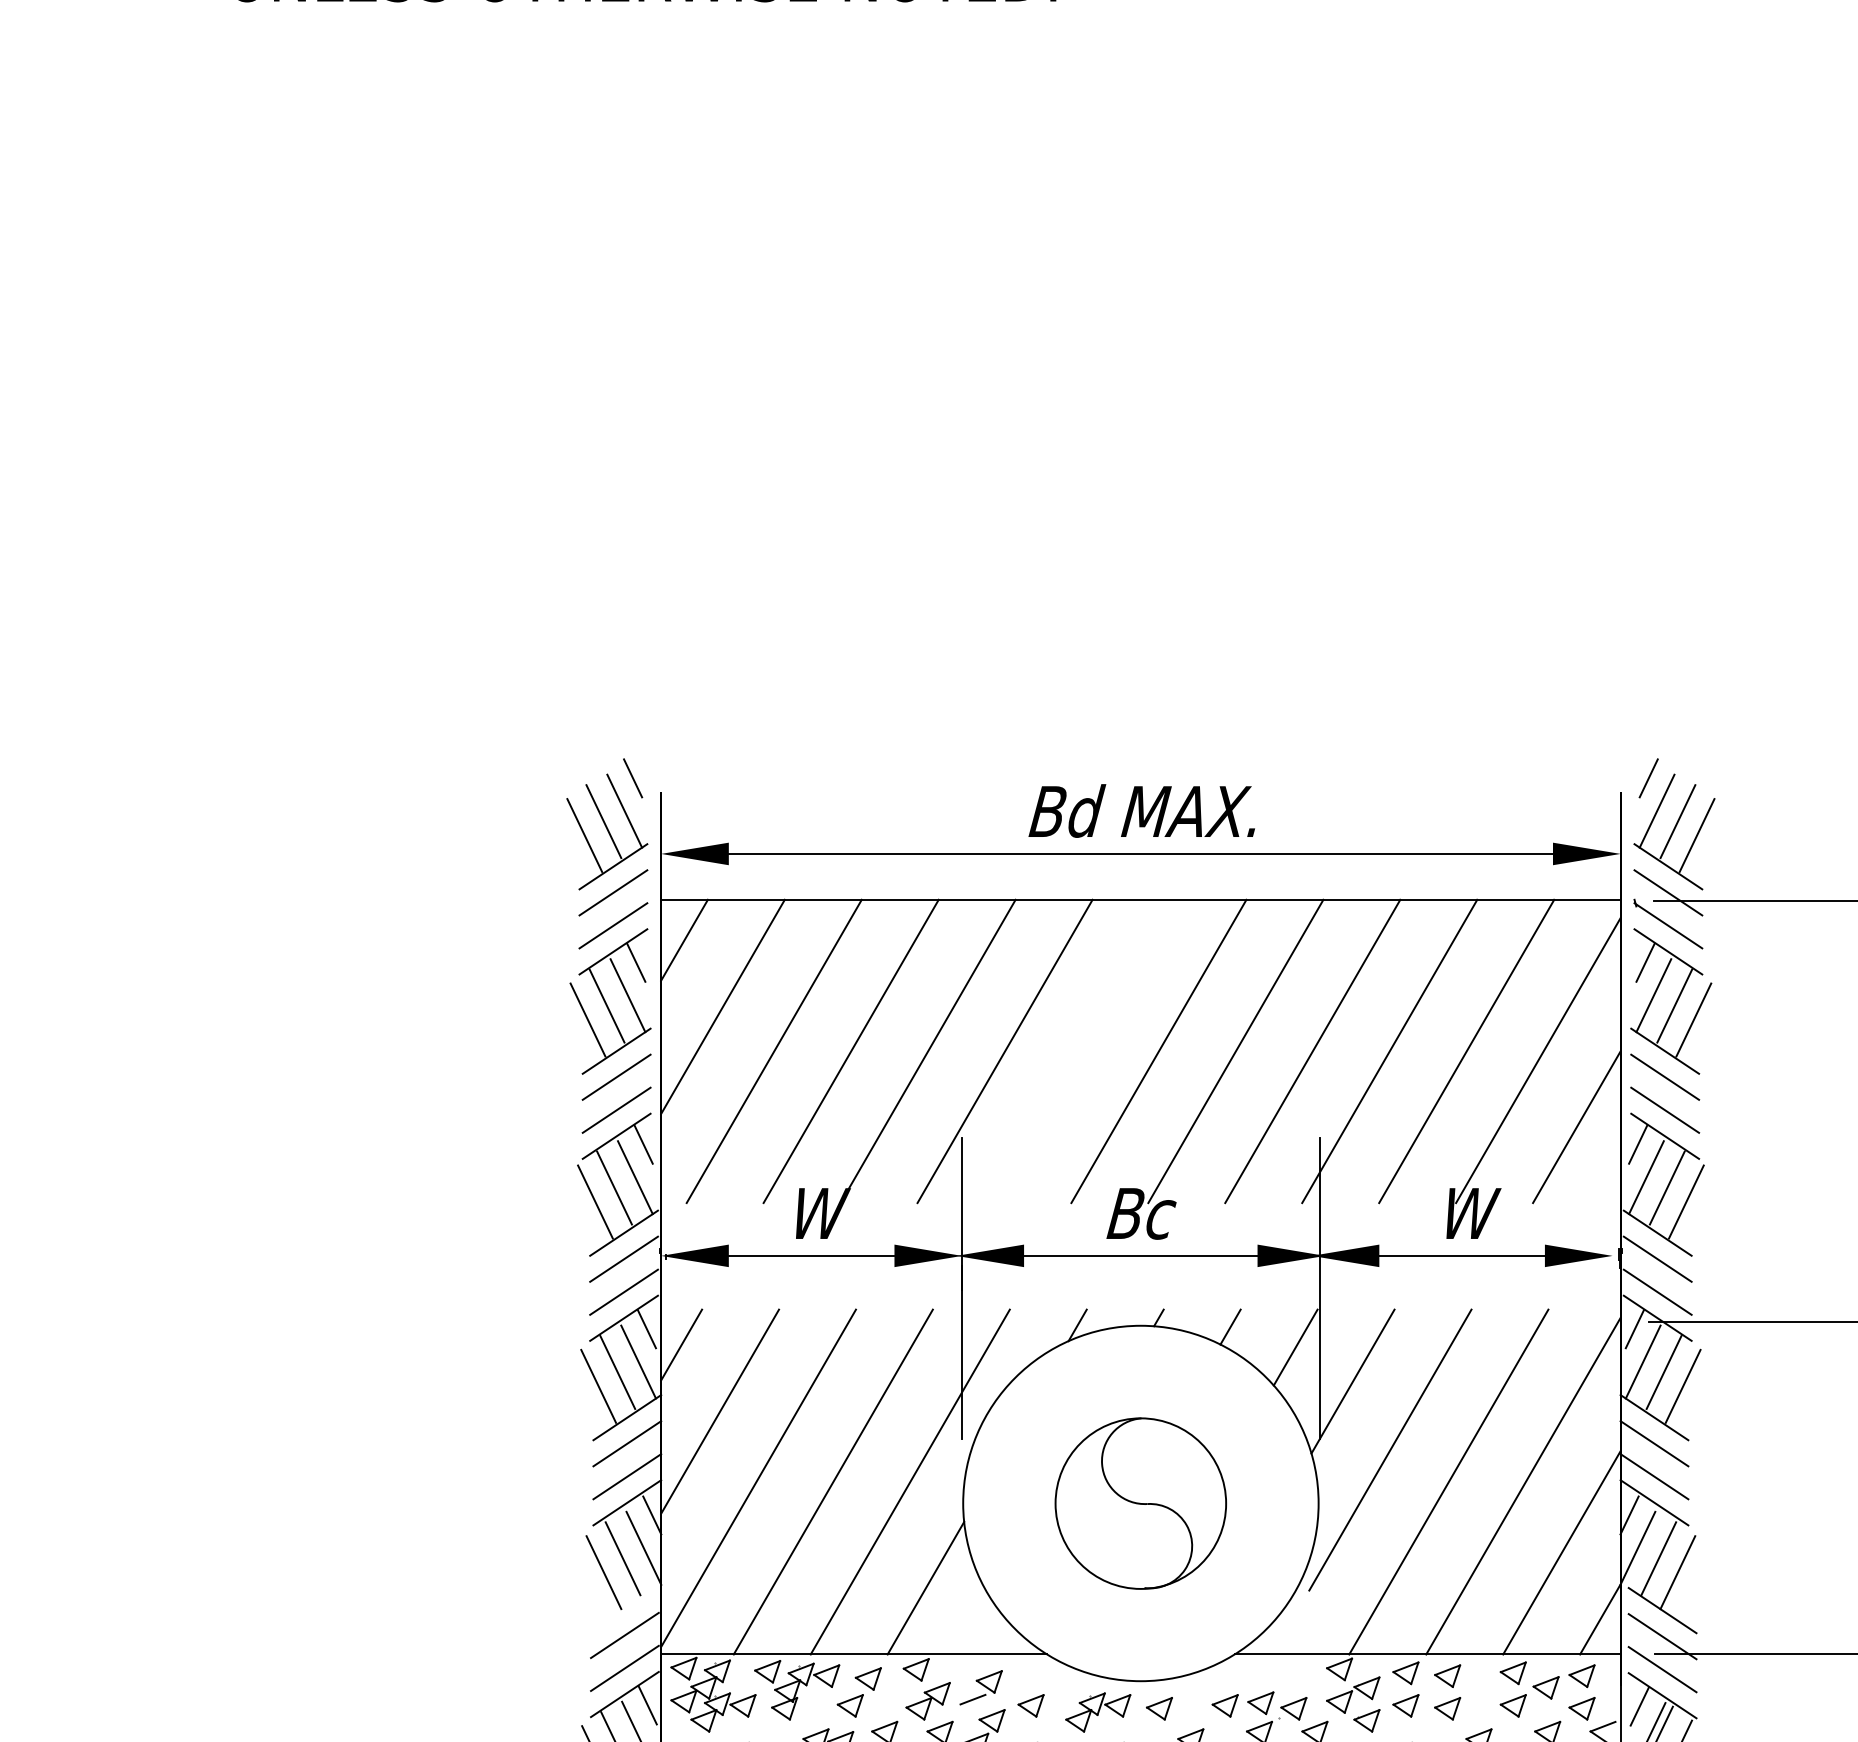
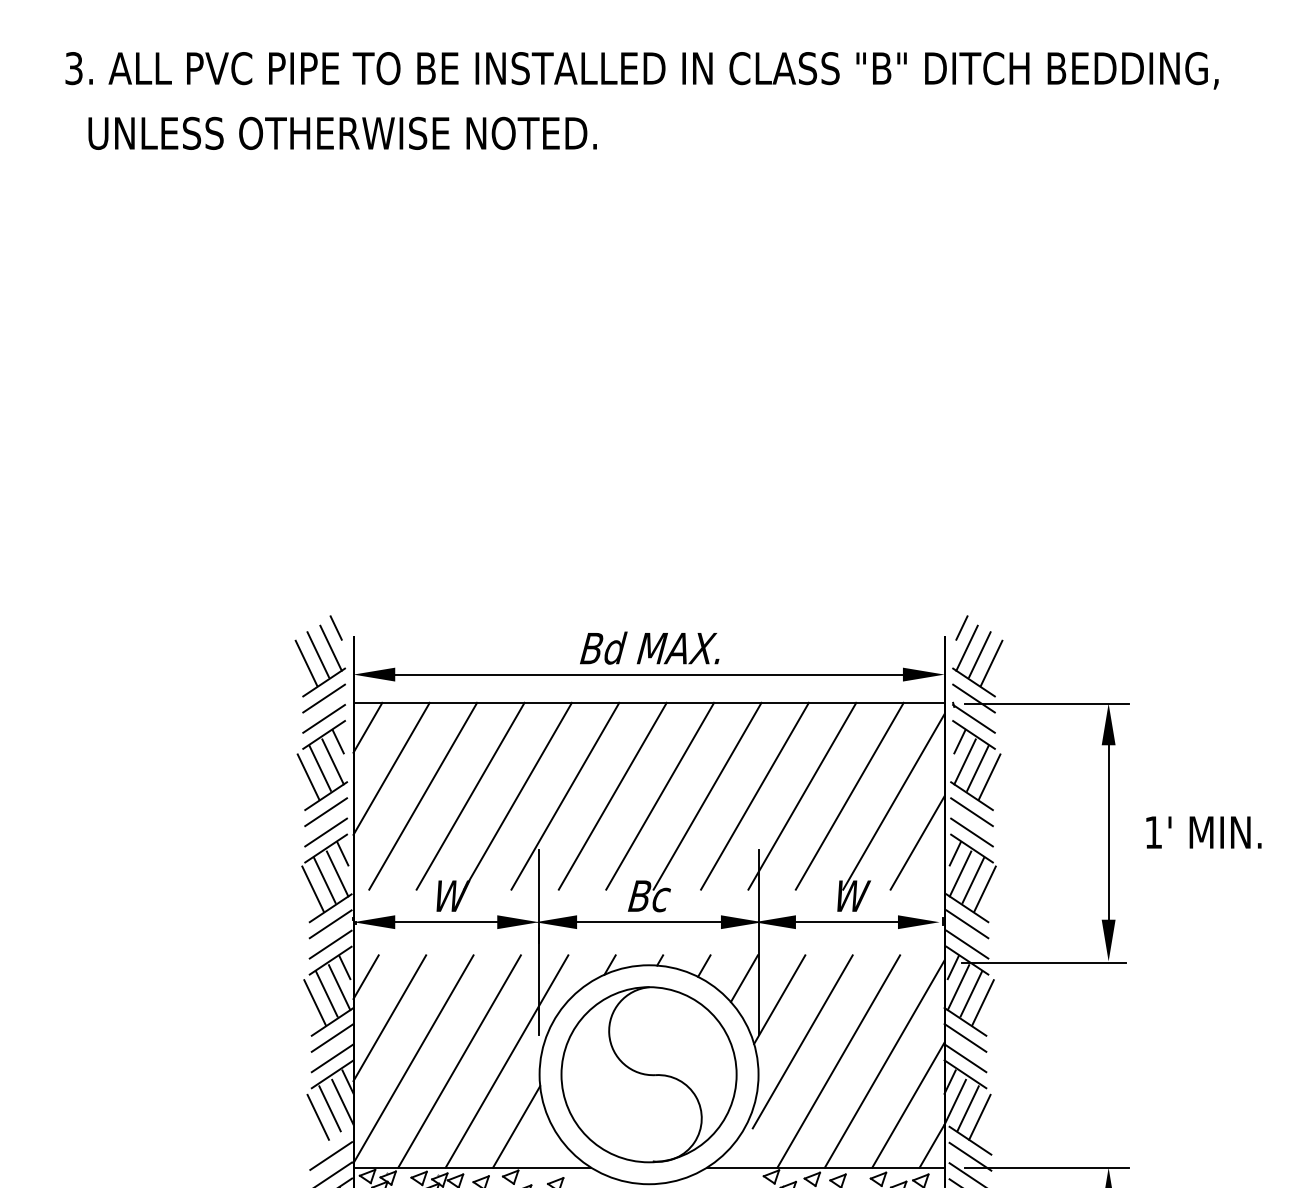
line: (1081, 1050) -> (612, 795), added
part: (1139, 1503) -> (648, 1074), size x1.67

